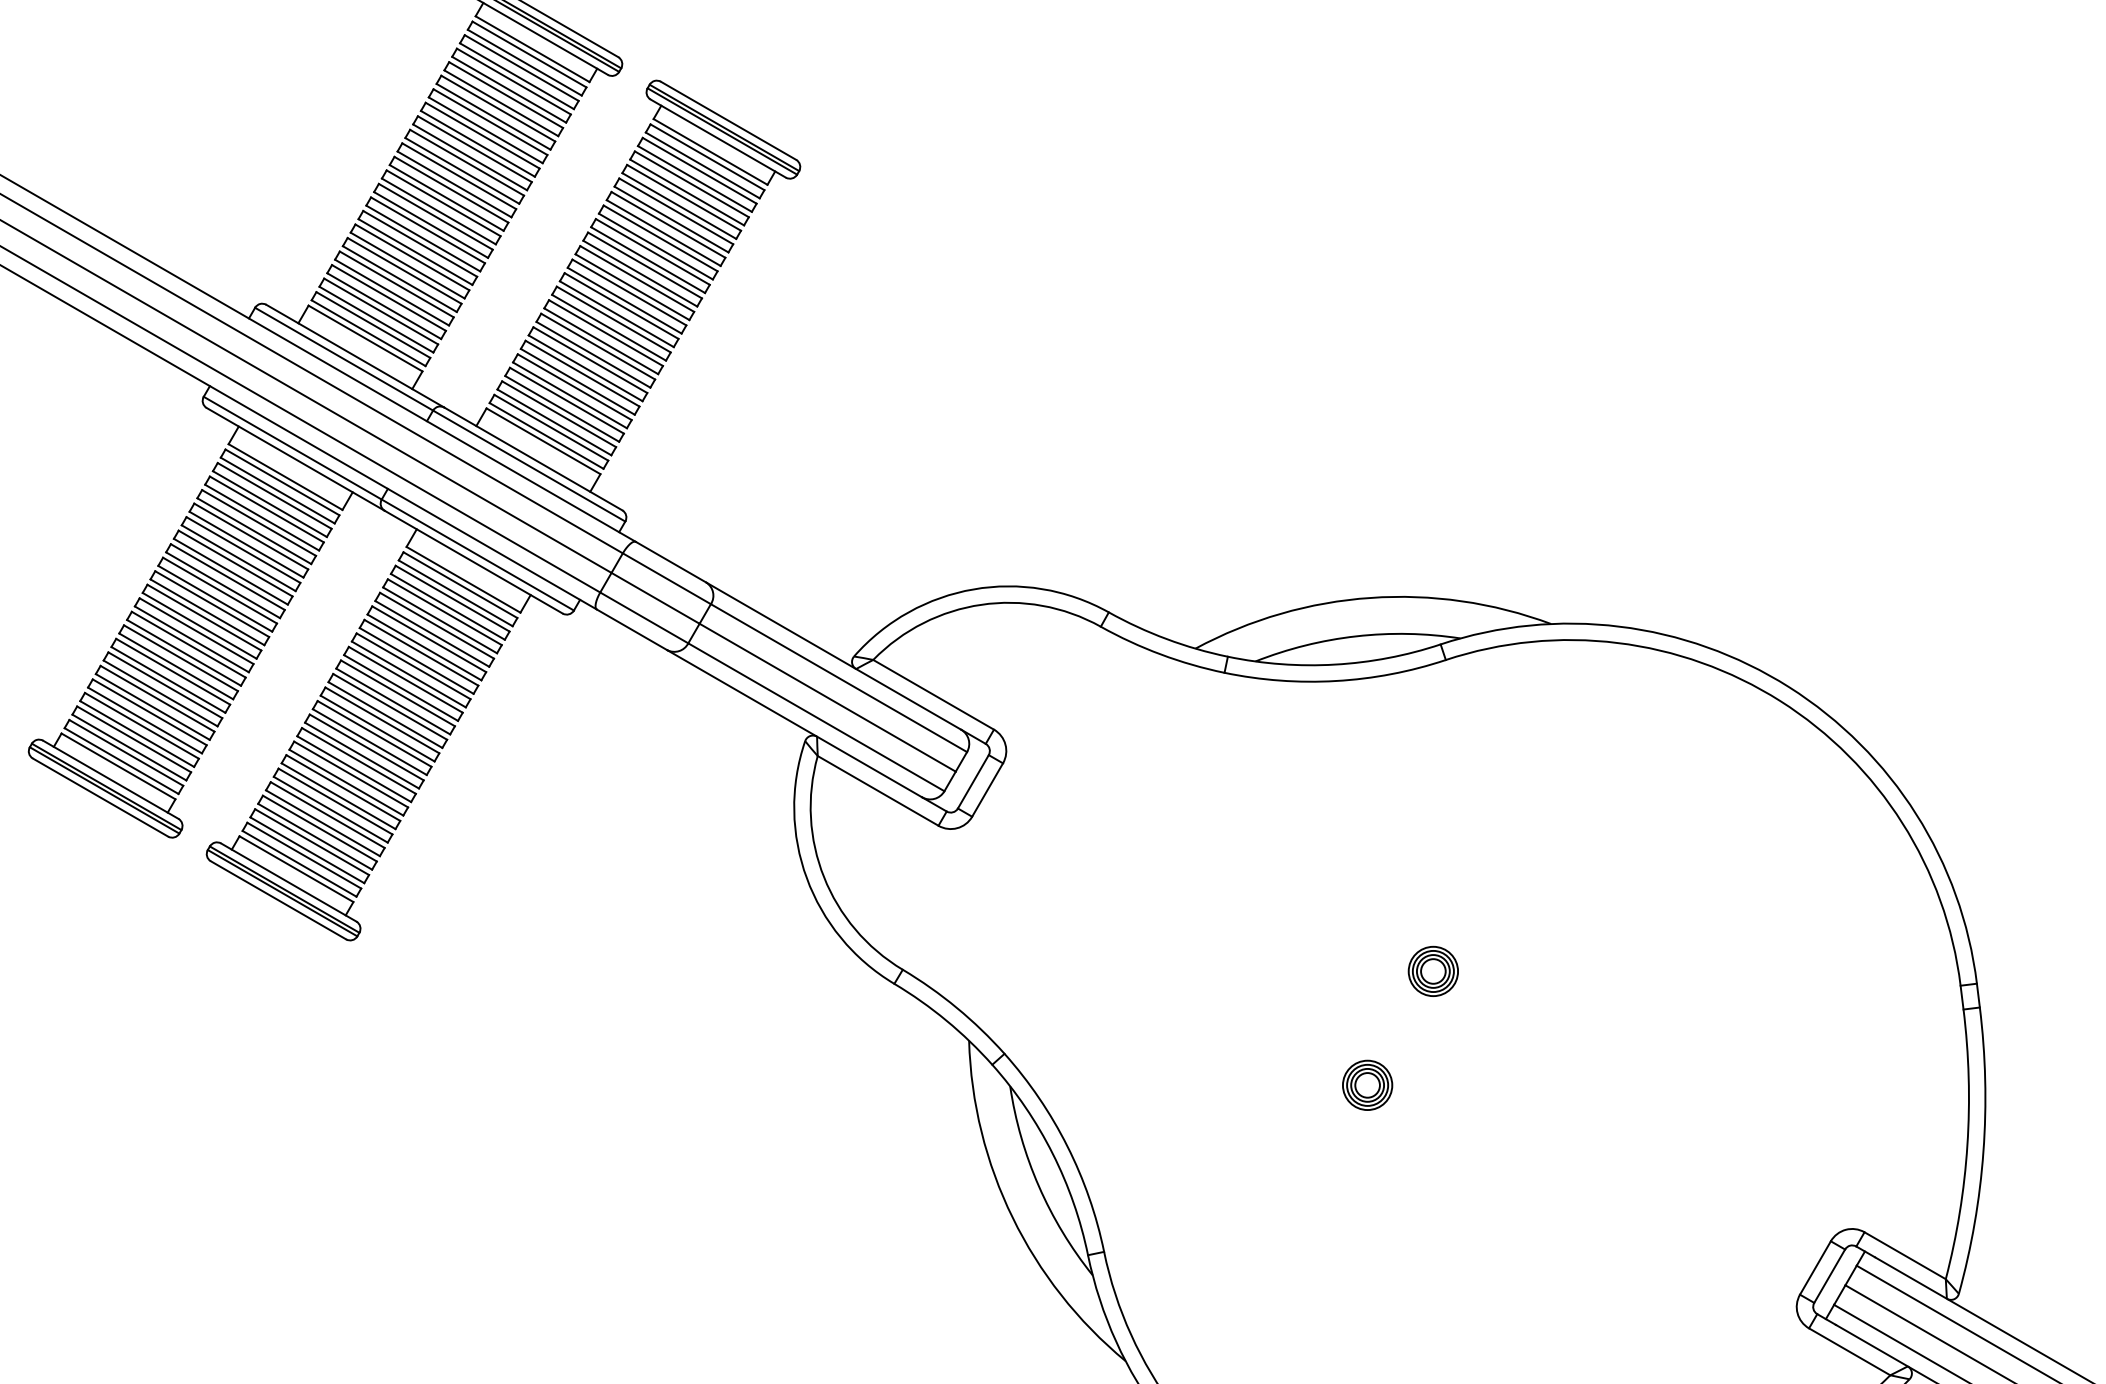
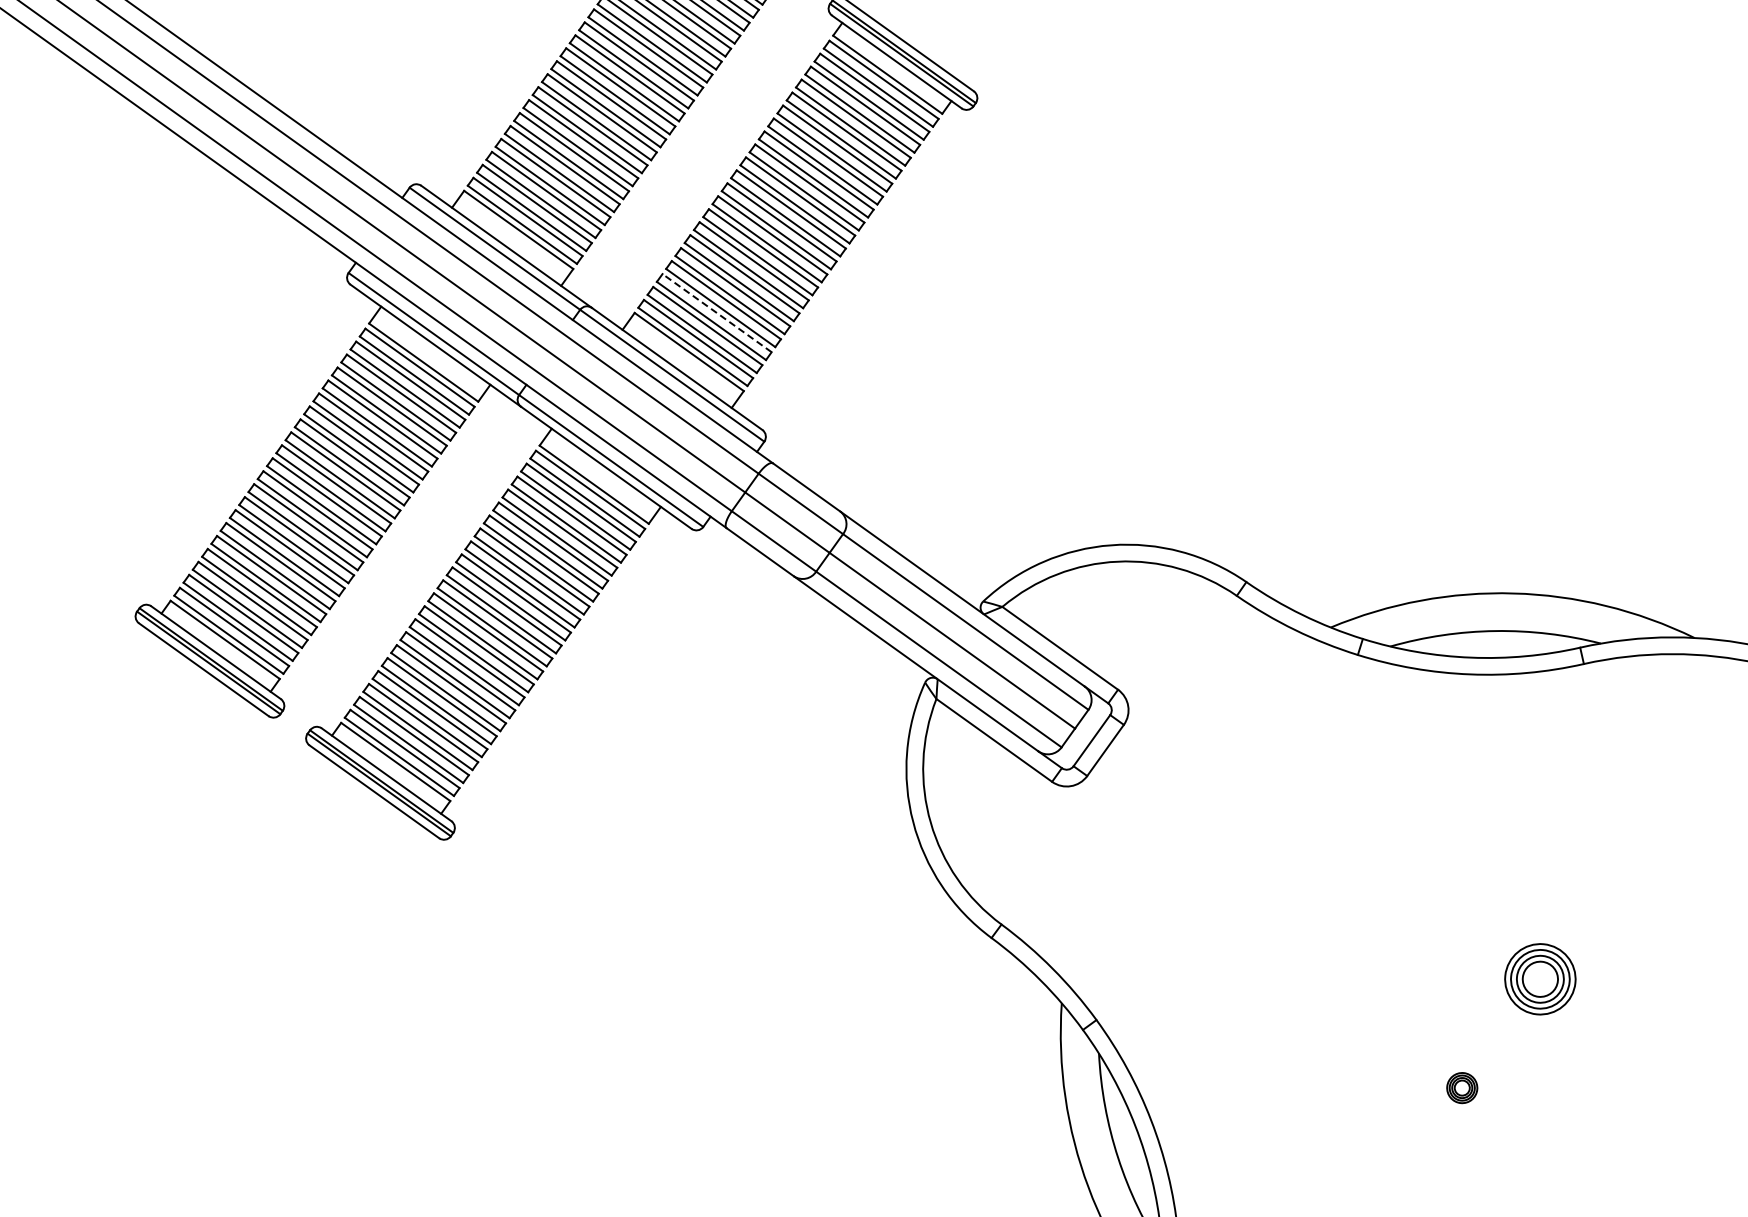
line: (566, 400) -> (716, 312), solid -> dashed
part: (1432, 970) -> (1539, 978), size x1.4
part: (1367, 1084) -> (1462, 1087), size x0.6

